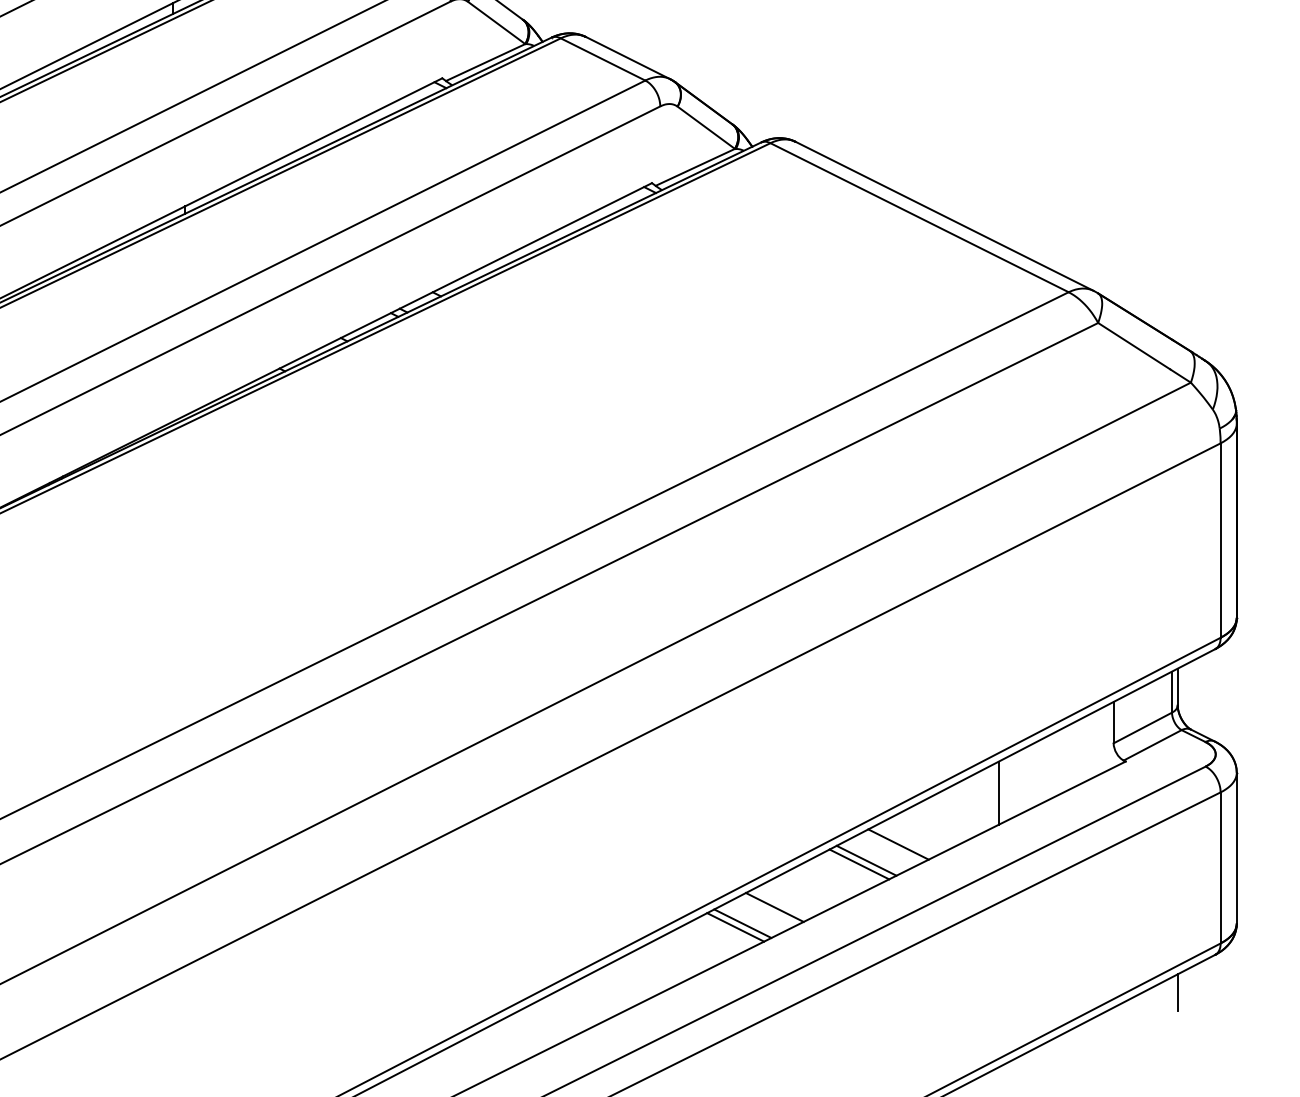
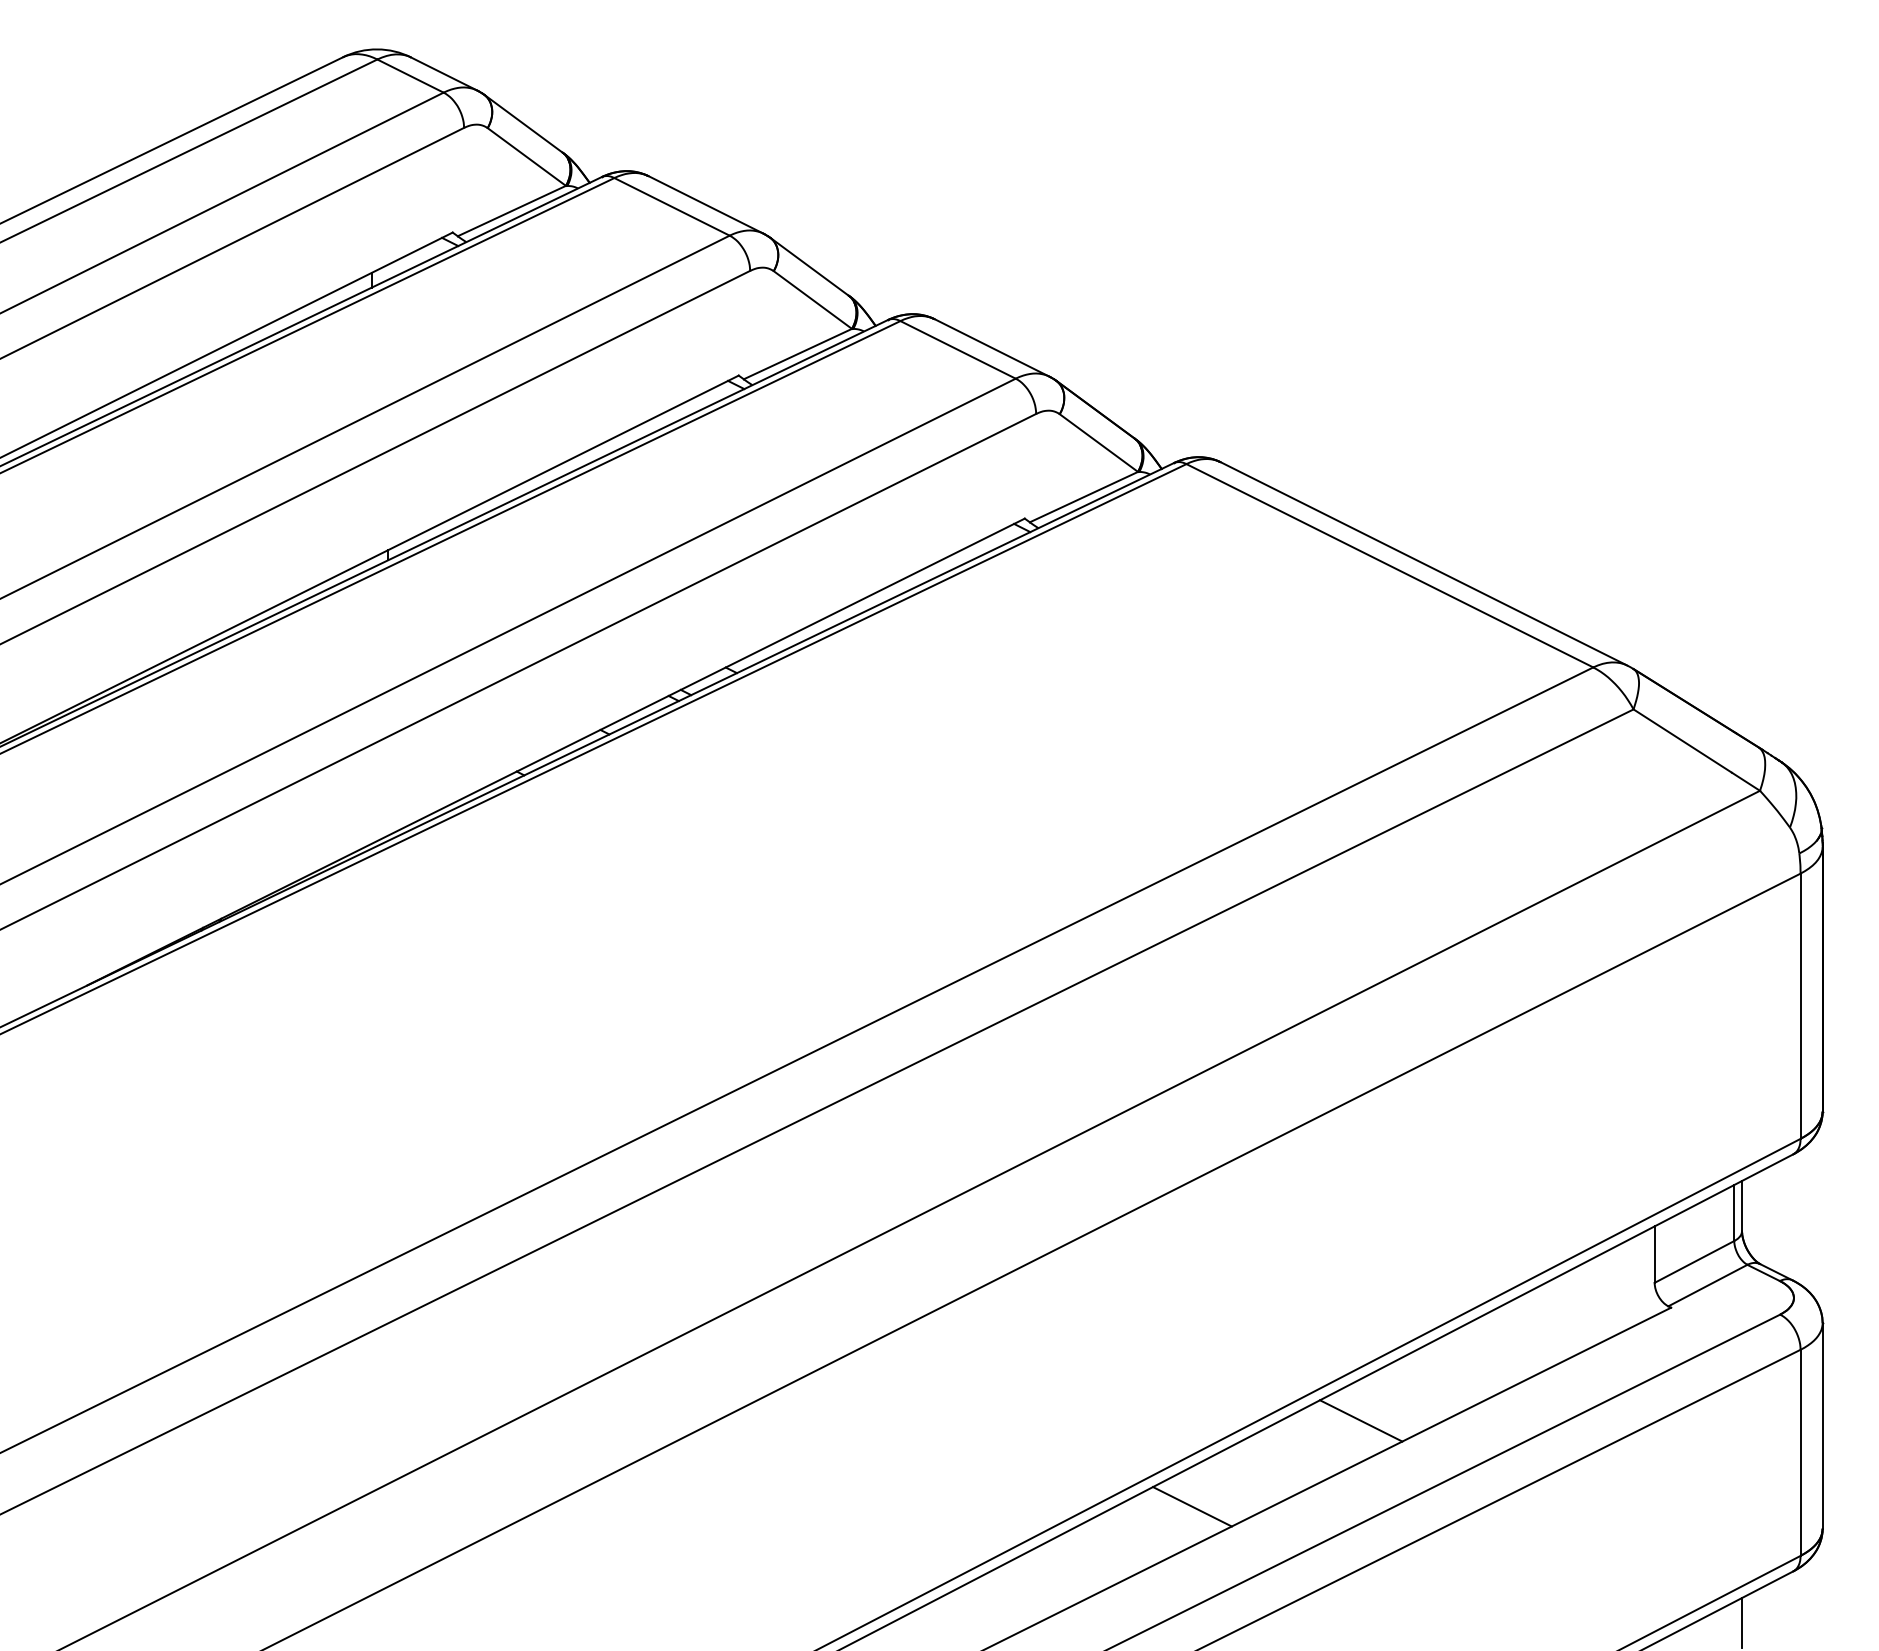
line: (999, 792) -> (1498, 1350), removed
line: (866, 860) -> (1317, 1442), removed
line: (859, 864) -> (1307, 1447), removed
line: (742, 923) -> (1148, 1528), removed
line: (735, 927) -> (1138, 1533), removed

